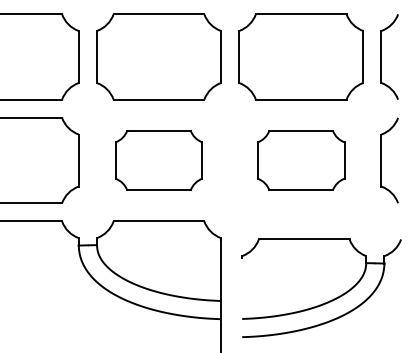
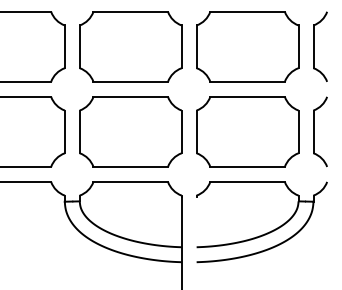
part: (158, 160) -> (130, 131), size x1.43
part: (300, 160) -> (246, 131), size x1.43
part: (327, 301) -> (266, 232), moved

